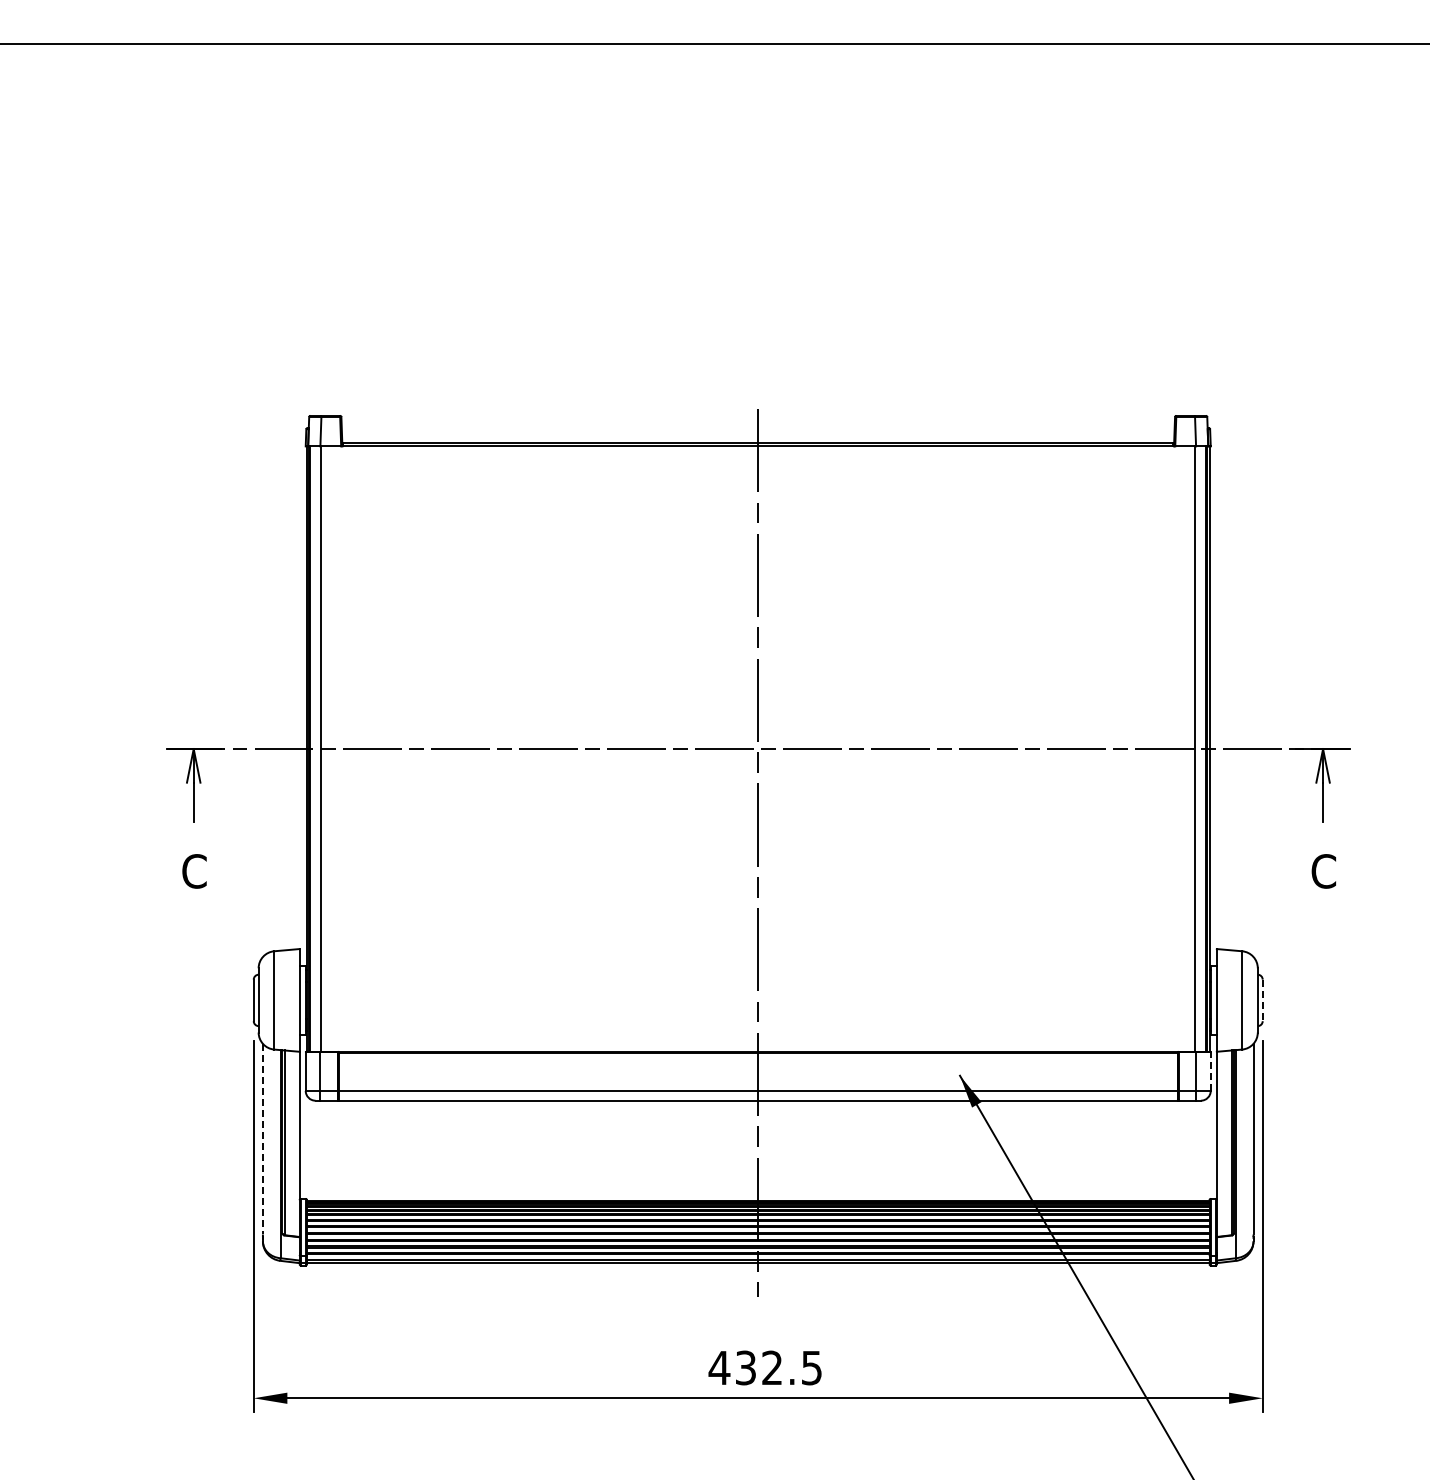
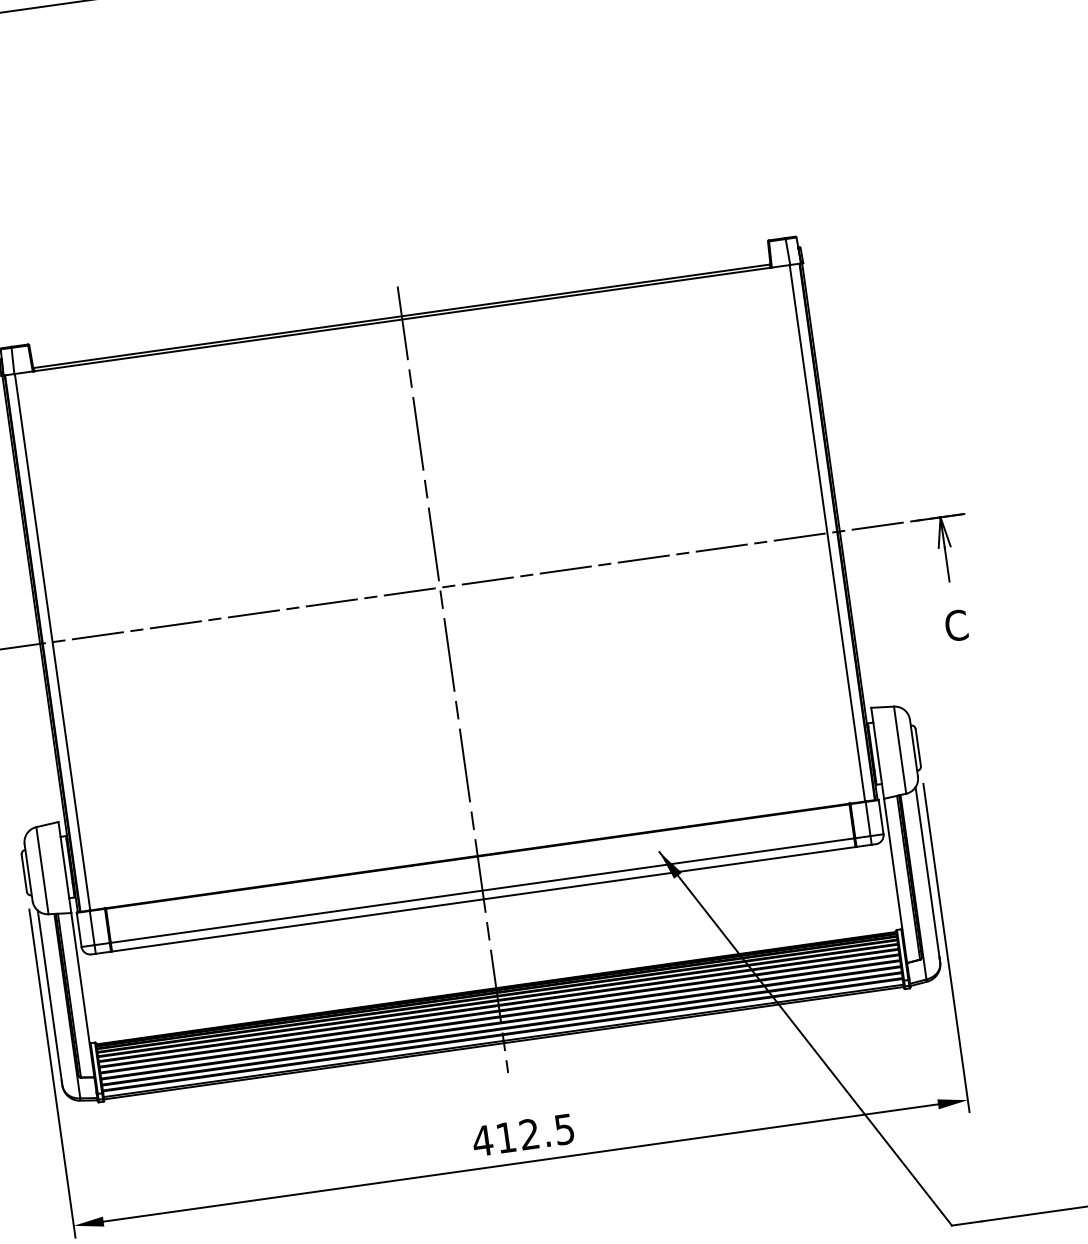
line: (1262, 1000) -> (918, 747), dashed -> solid
line: (1210, 1071) -> (880, 817), dashed -> solid
line: (262, 1139) -> (49, 995), dashed -> solid
text: (745, 1367) -> (505, 1137), 432.5 -> 412.5

